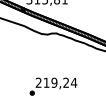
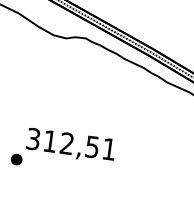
text: (56, 82) -> (71, 143), 219,24 -> 312,51

